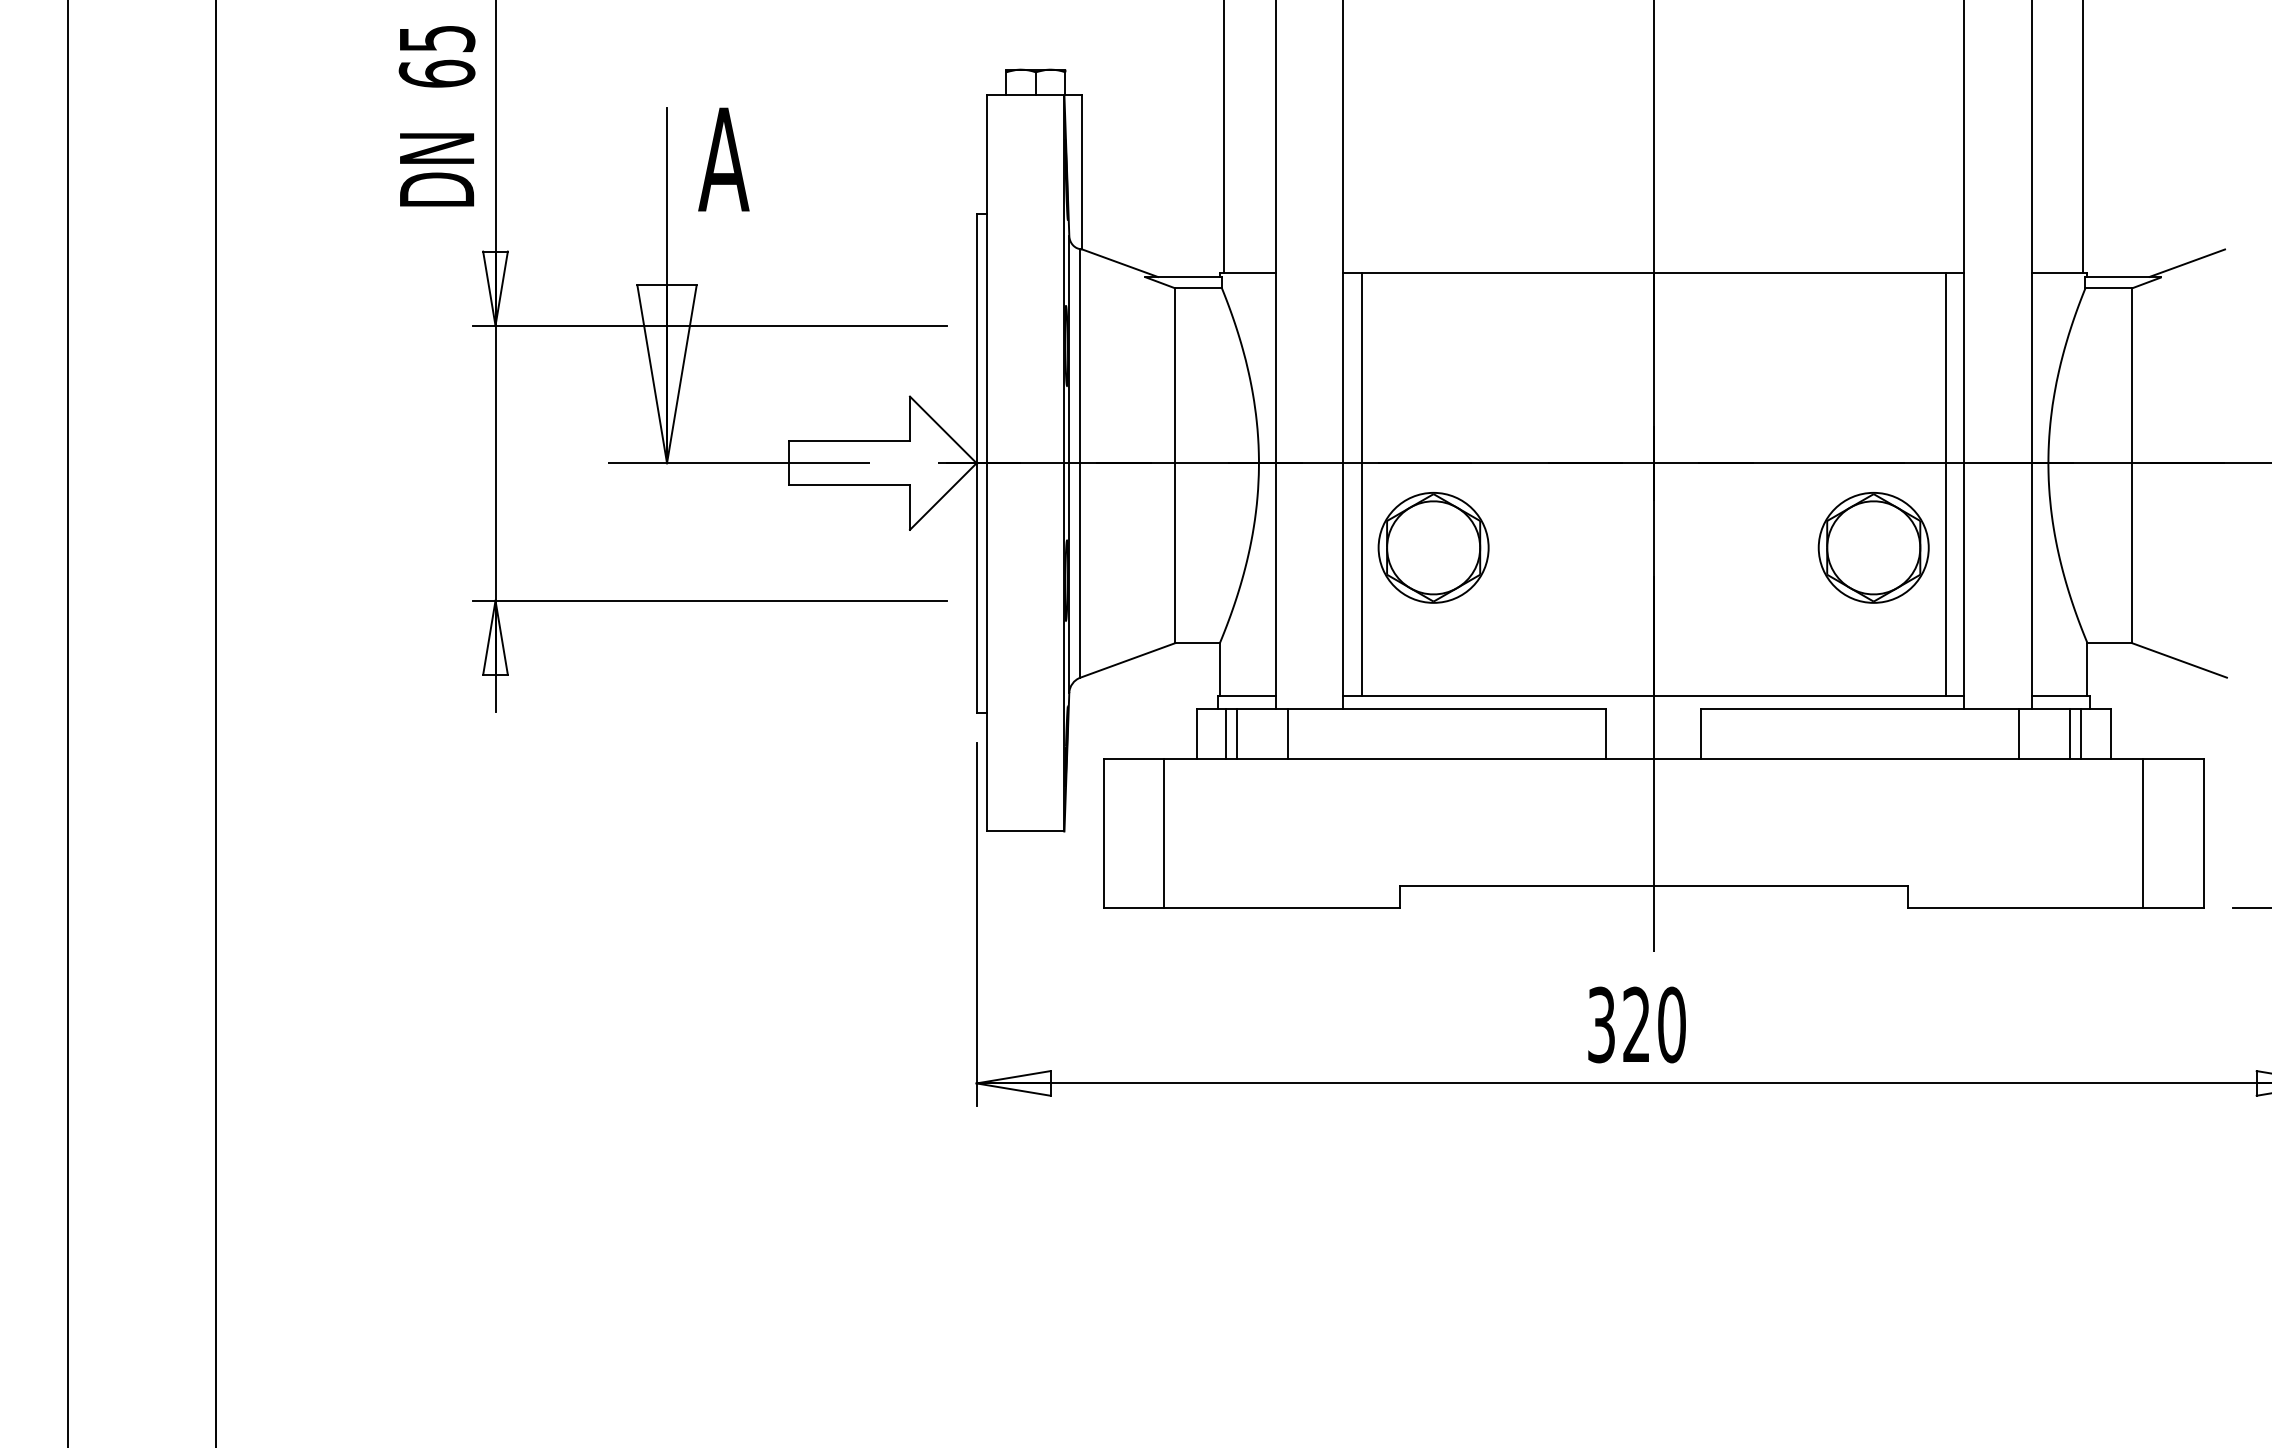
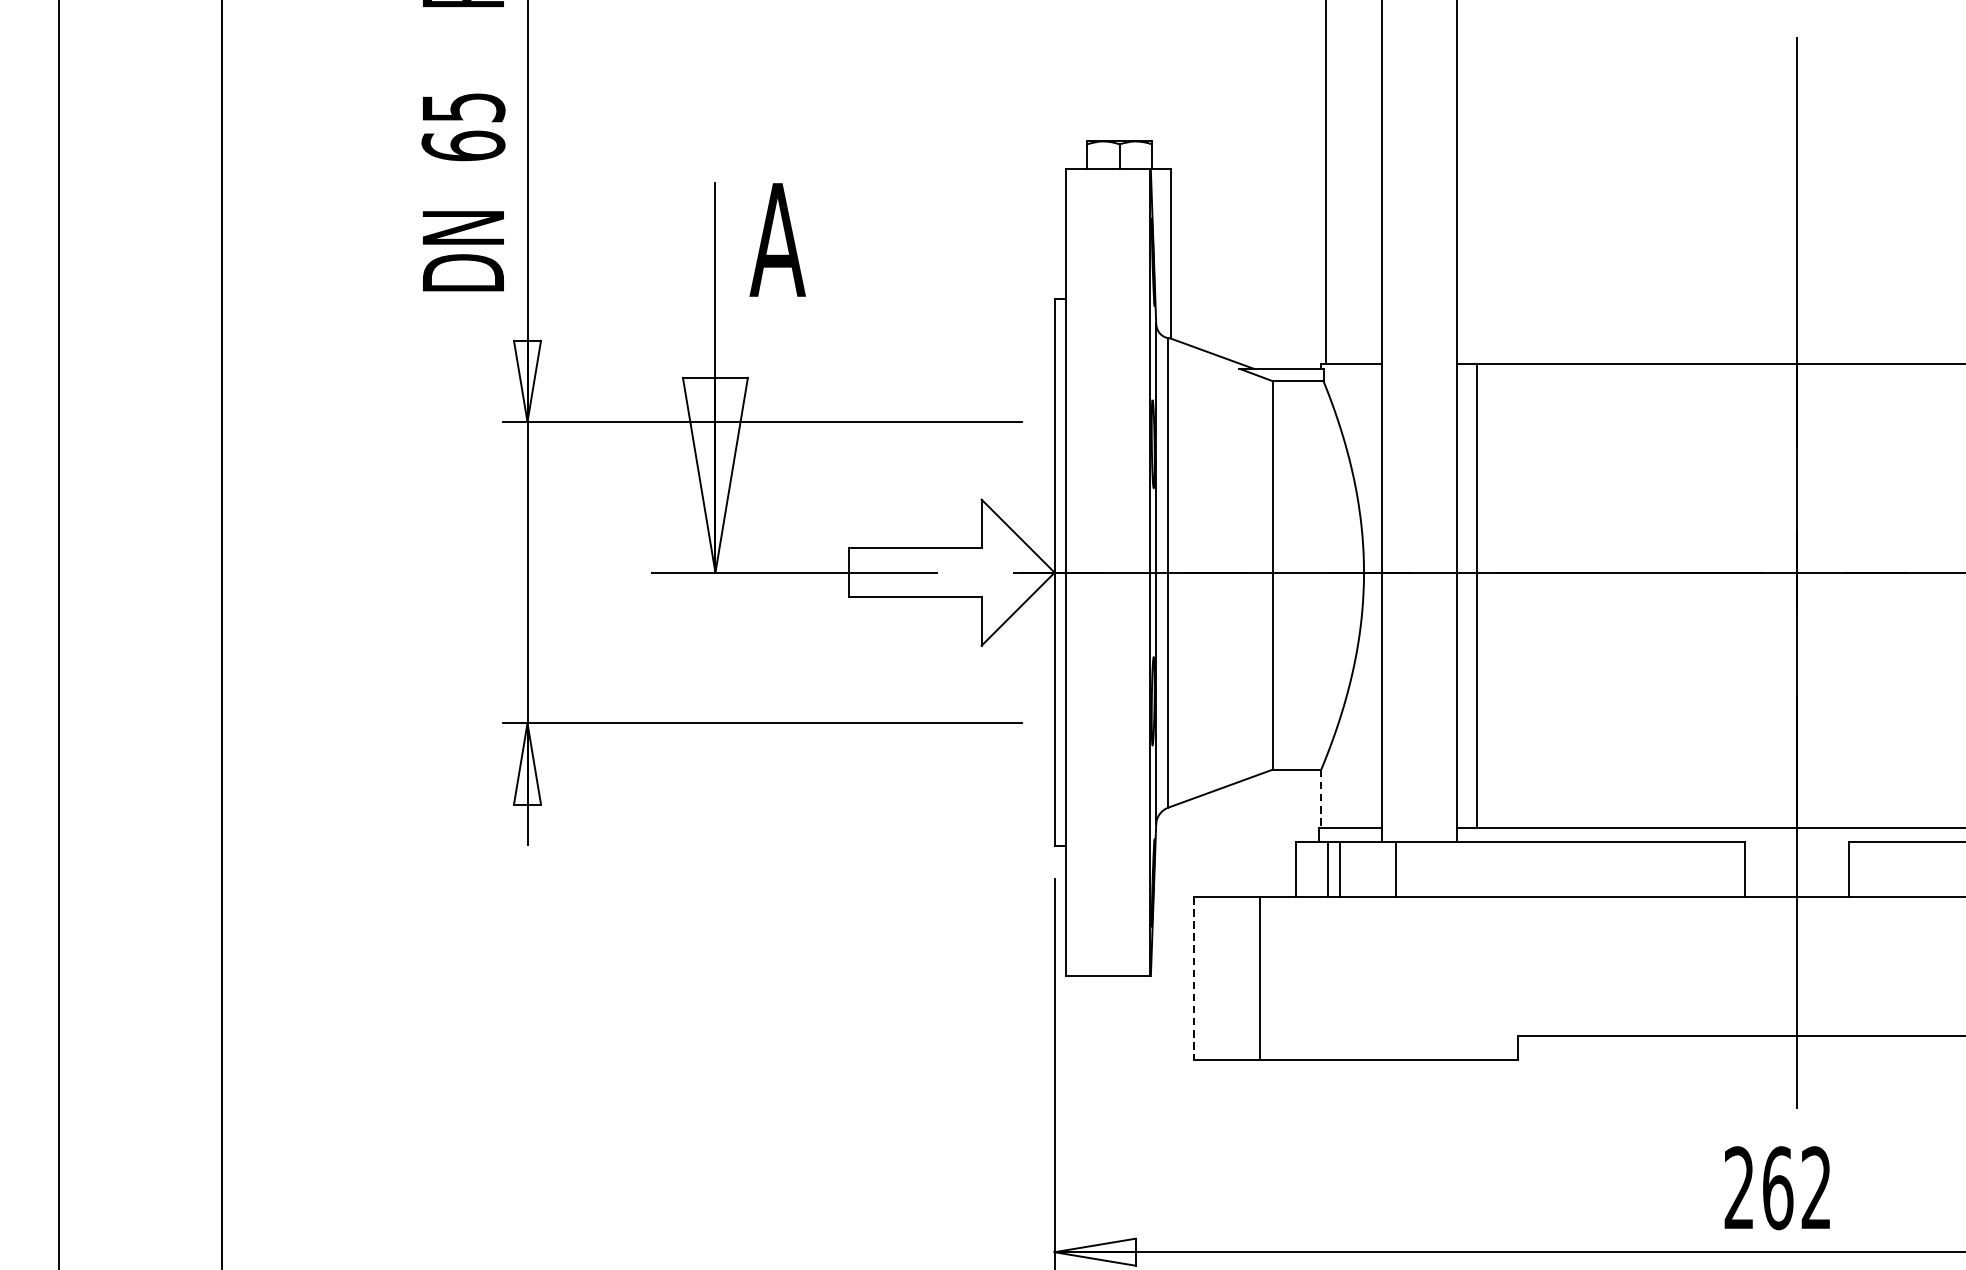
part: (1433, 547) -> (1555, 665), removed
line: (1219, 670) -> (1320, 799), solid -> dashed
line: (1103, 834) -> (1193, 979), solid -> dashed
text: (1636, 1024) -> (1777, 1187), 320 -> 262

